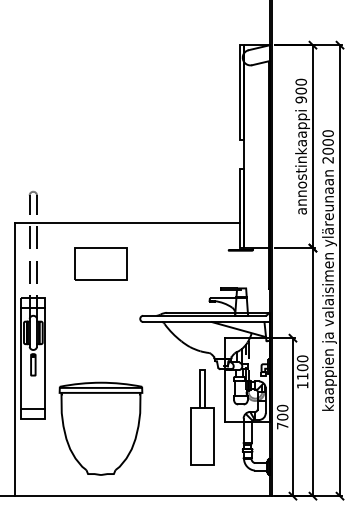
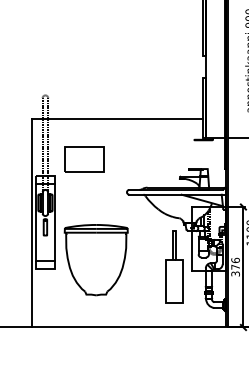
part: (100, 263) -> (83, 159), moved
text: (282, 416) -> (235, 266), 700 -> 376
part: (100, 428) -> (95, 259), moved

